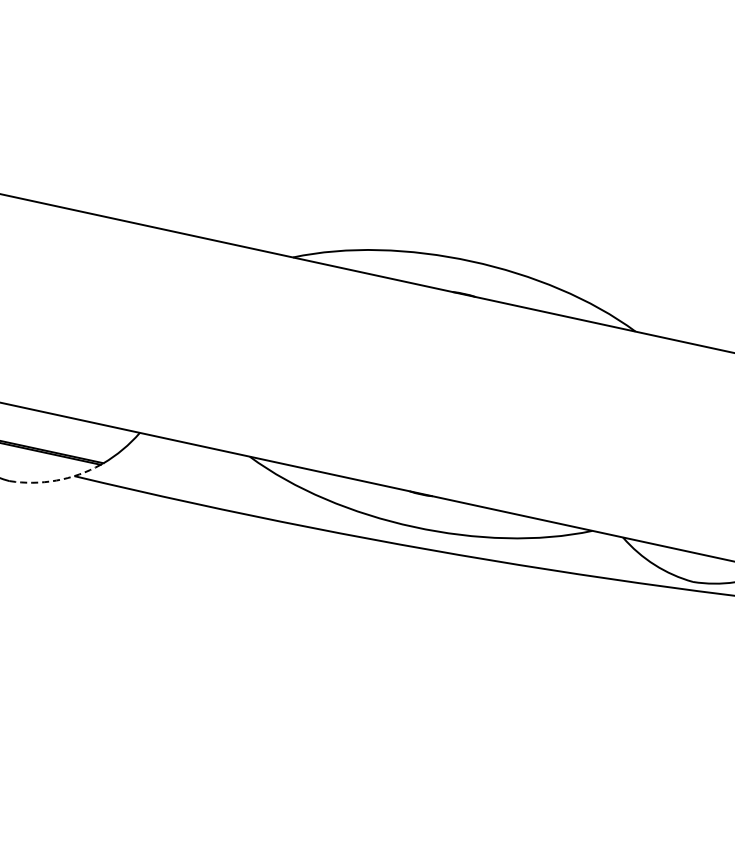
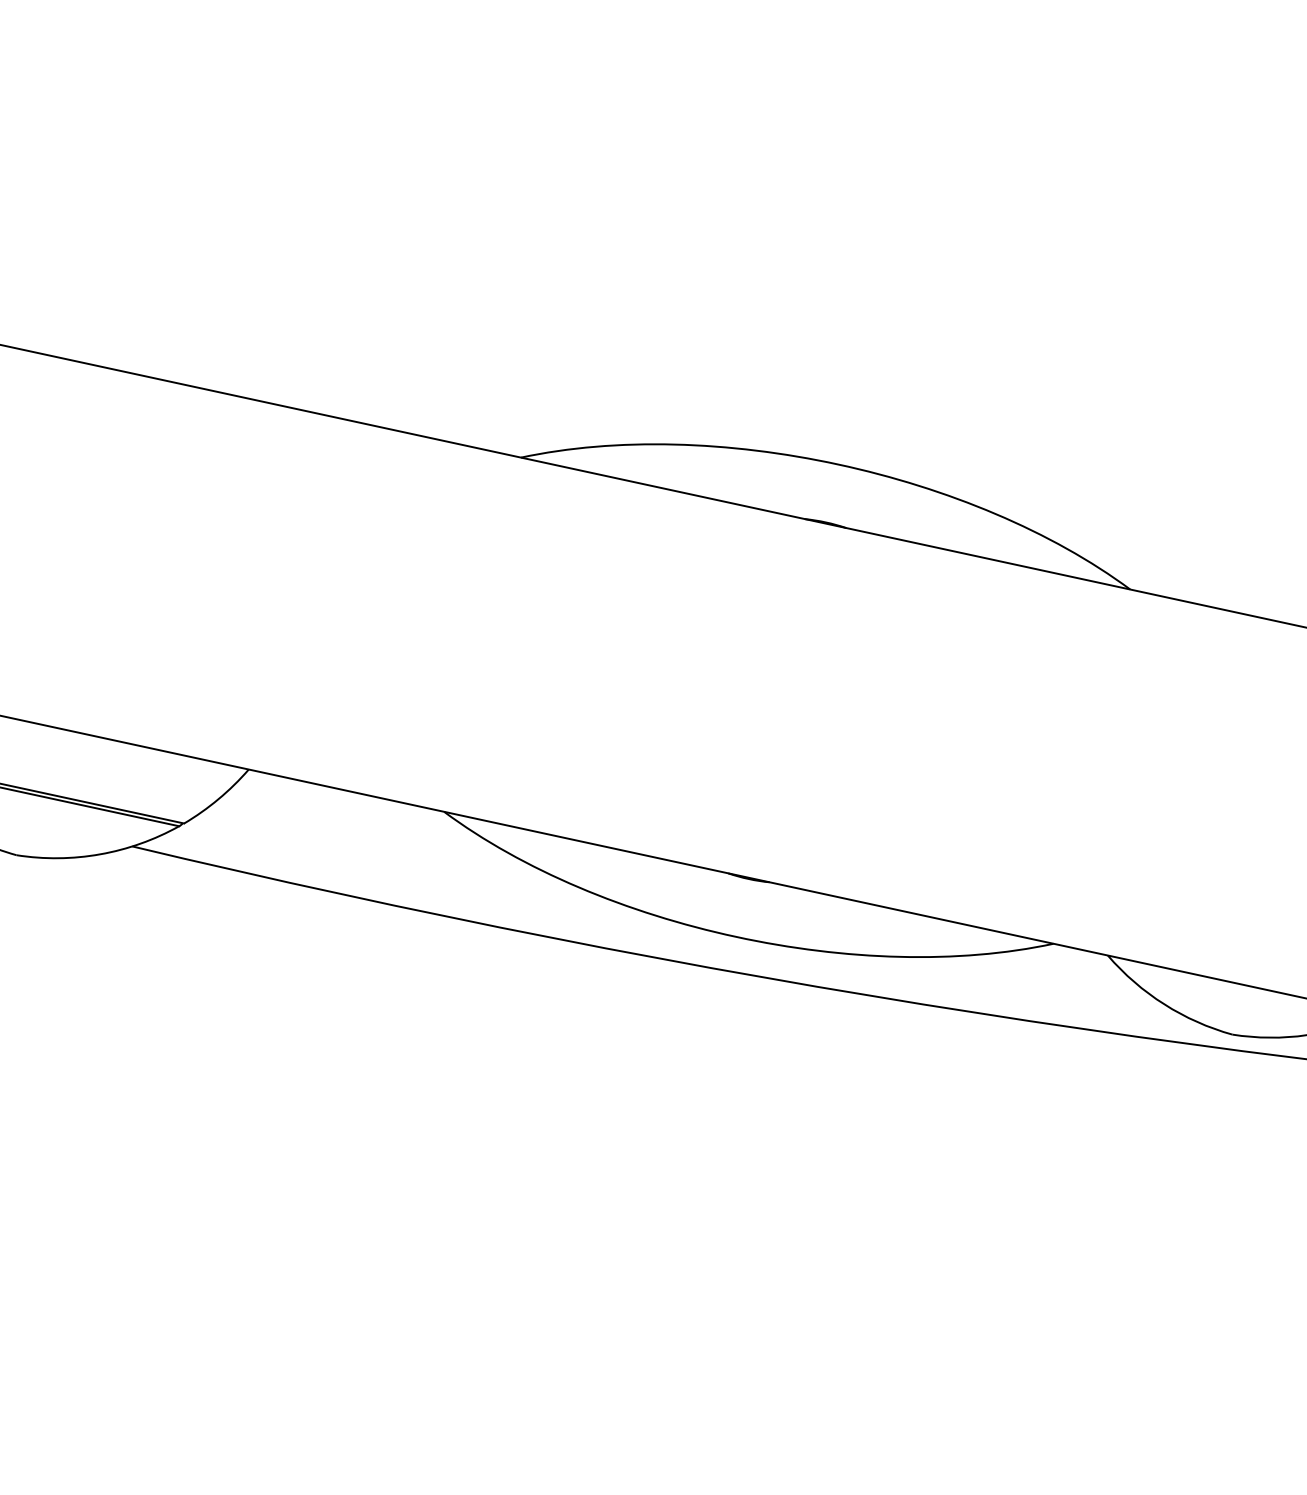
arc: (56, 480) -> (100, 854), dashed -> solid

